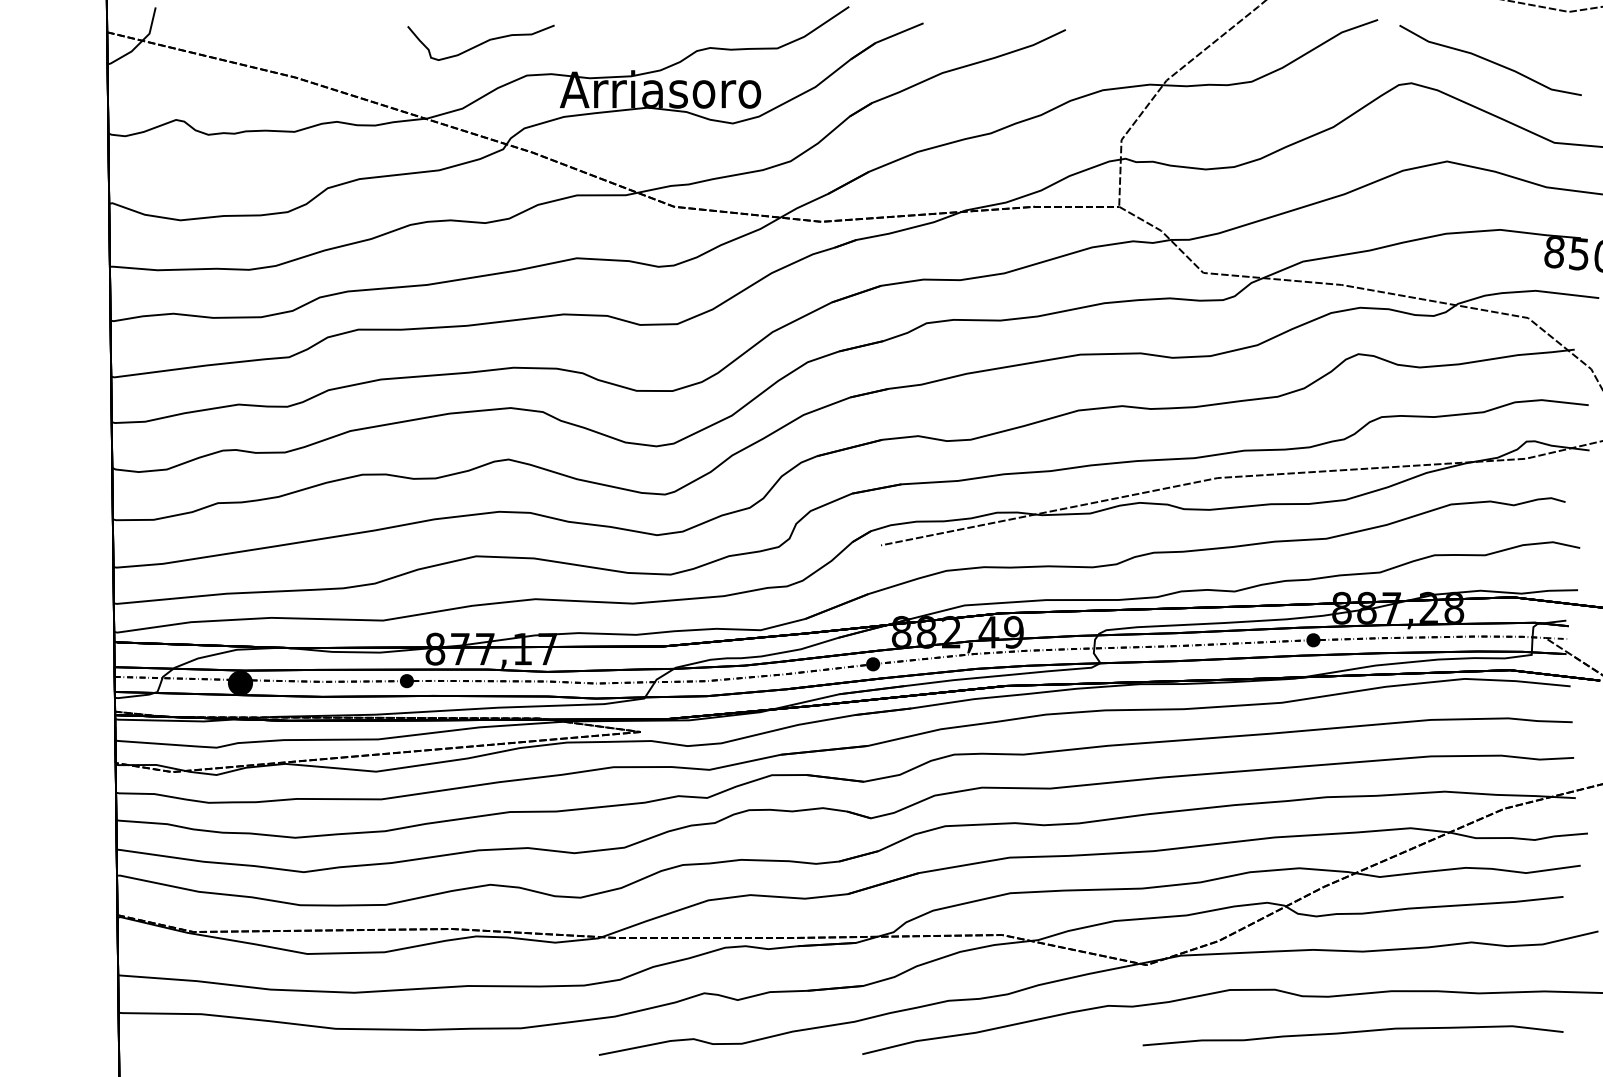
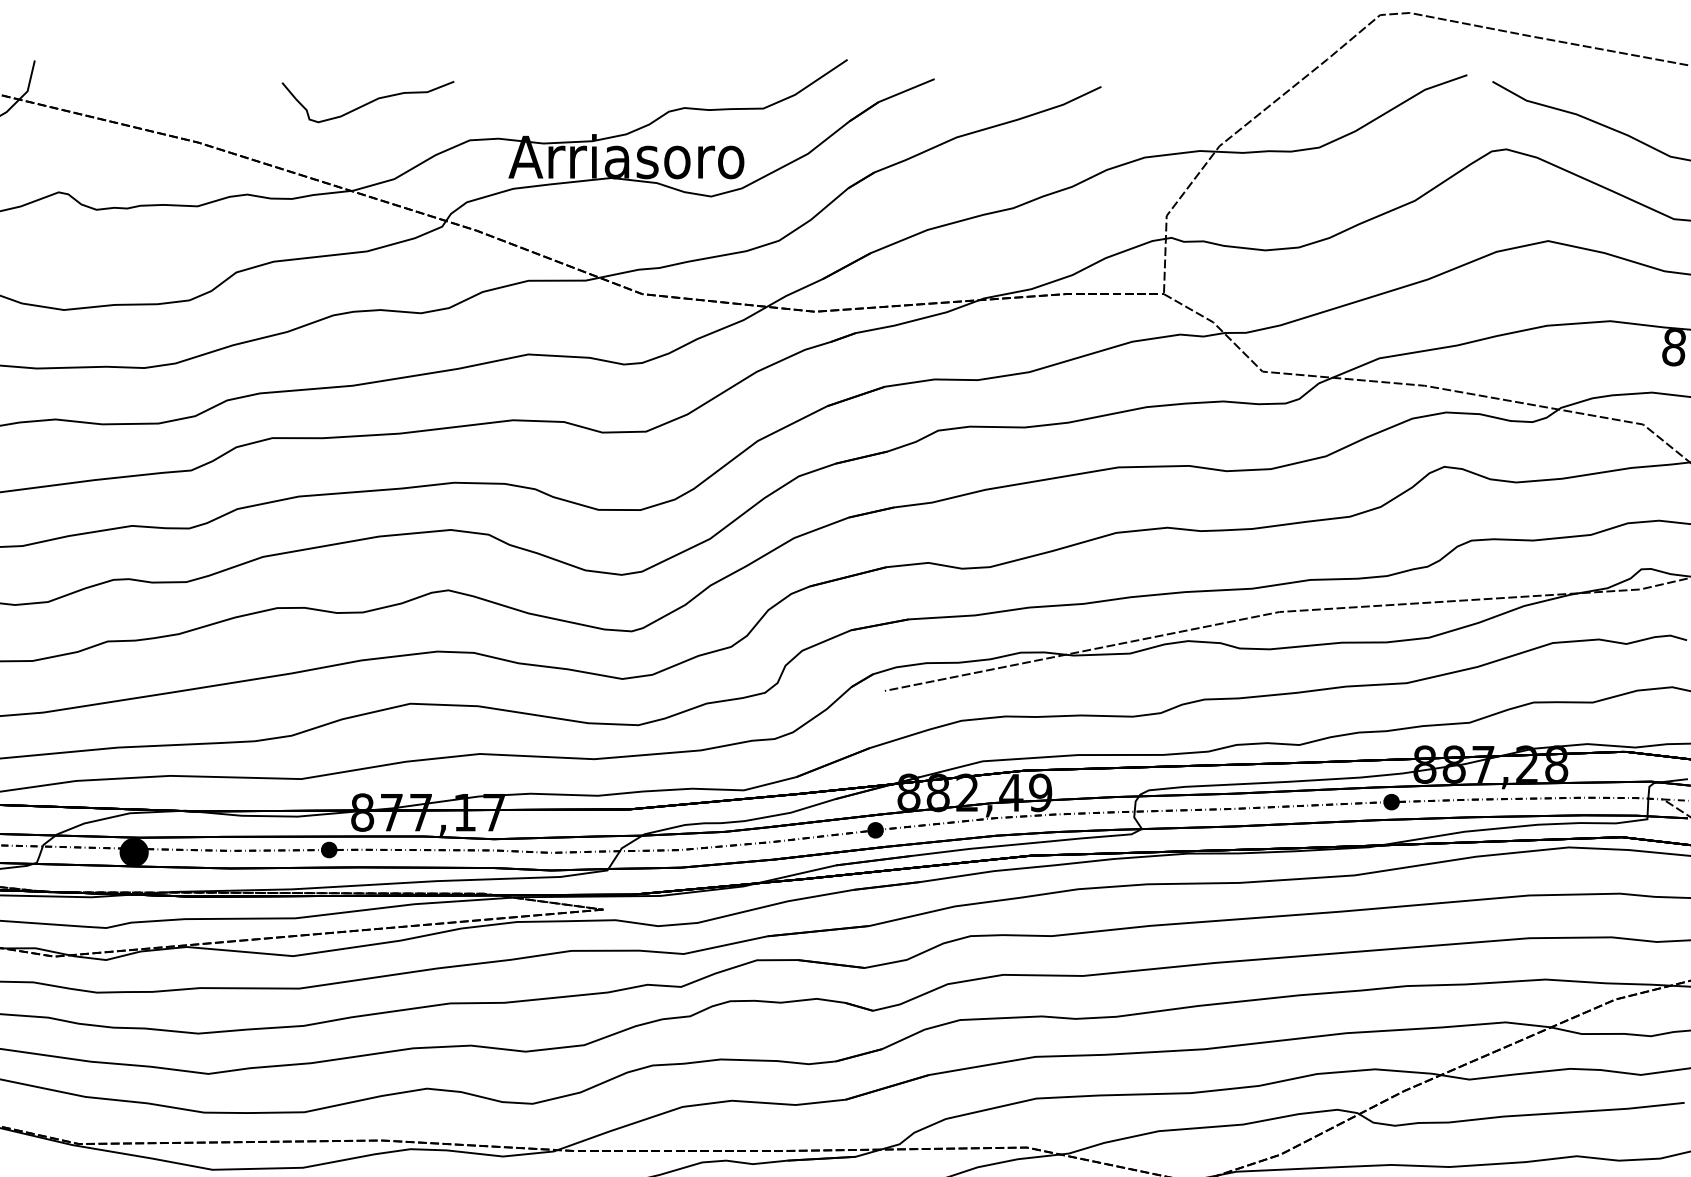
curve: (481, 42) -> (368, 101), moved

